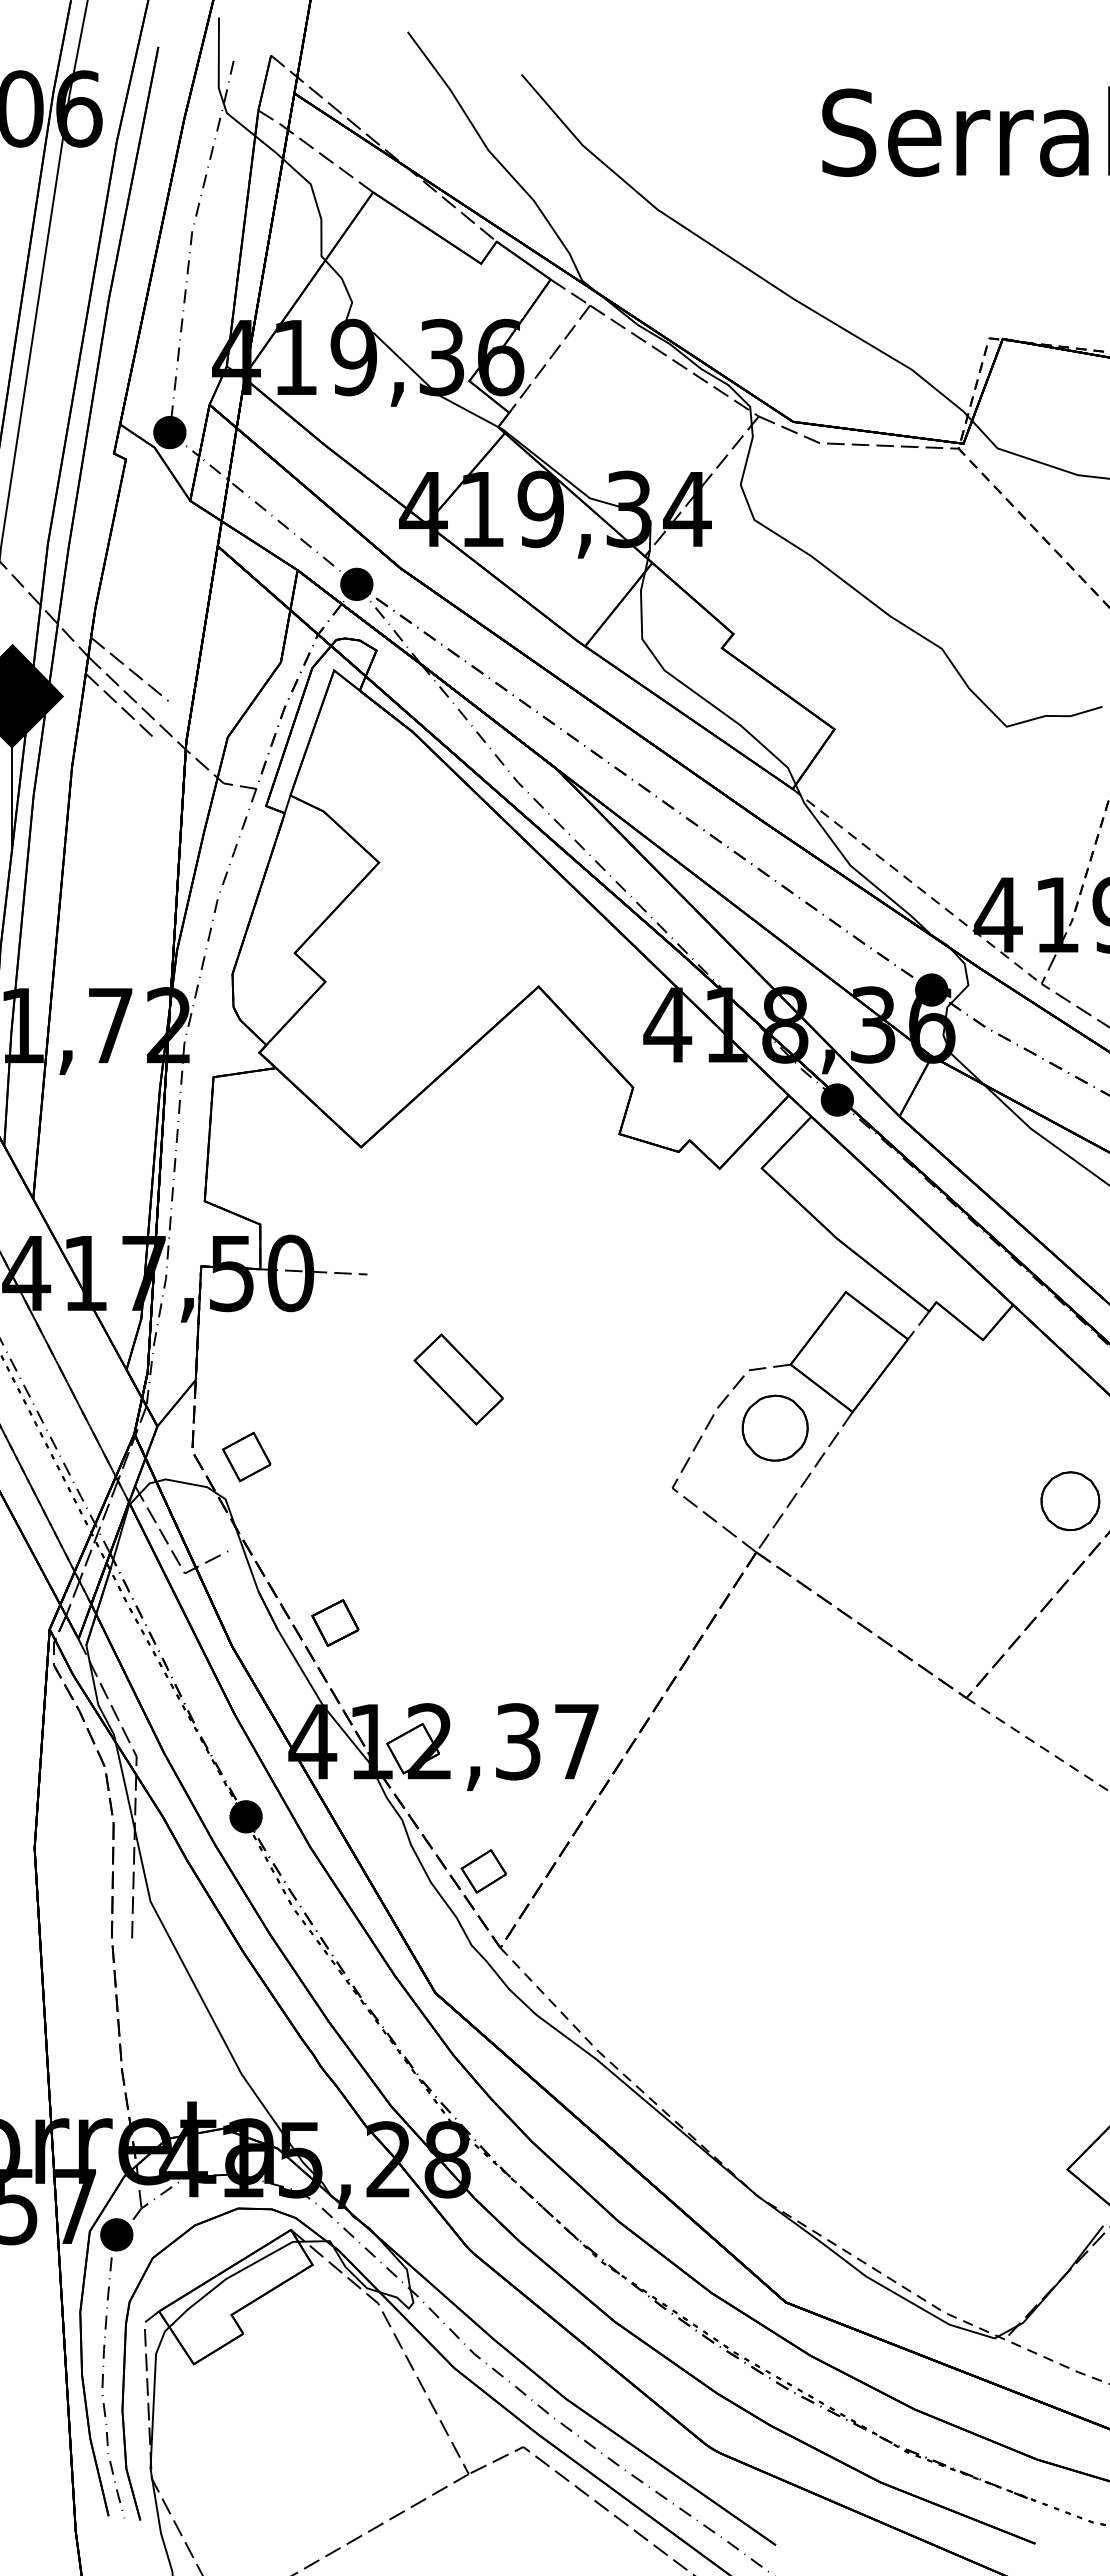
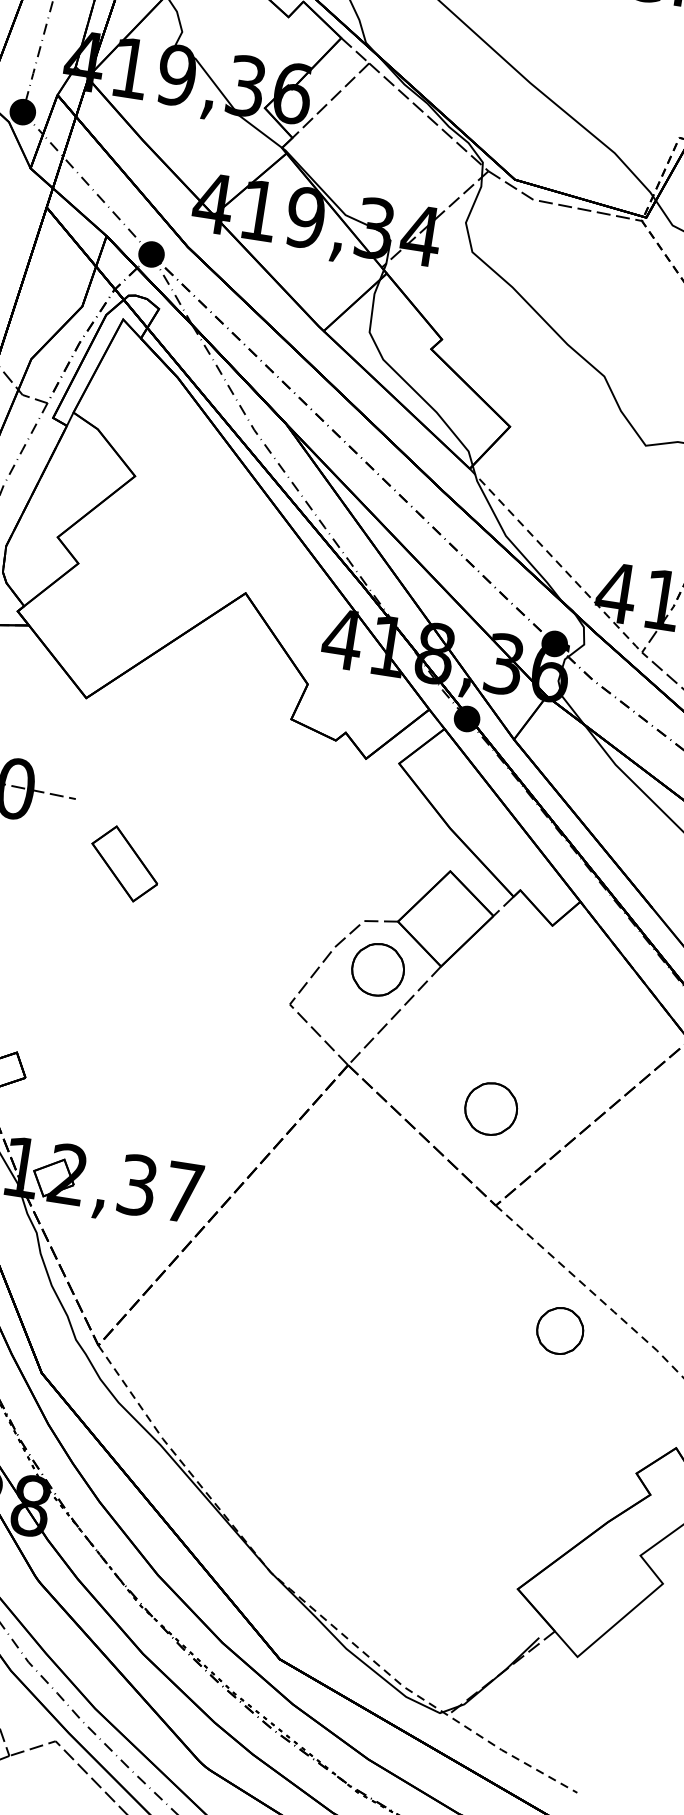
part: (458, 1379) -> (124, 863), moved
part: (1070, 1501) -> (560, 1331), moved
part: (941, 1578) -> (490, 1108), added
part: (483, 1871) -> (94, 1283), removed

